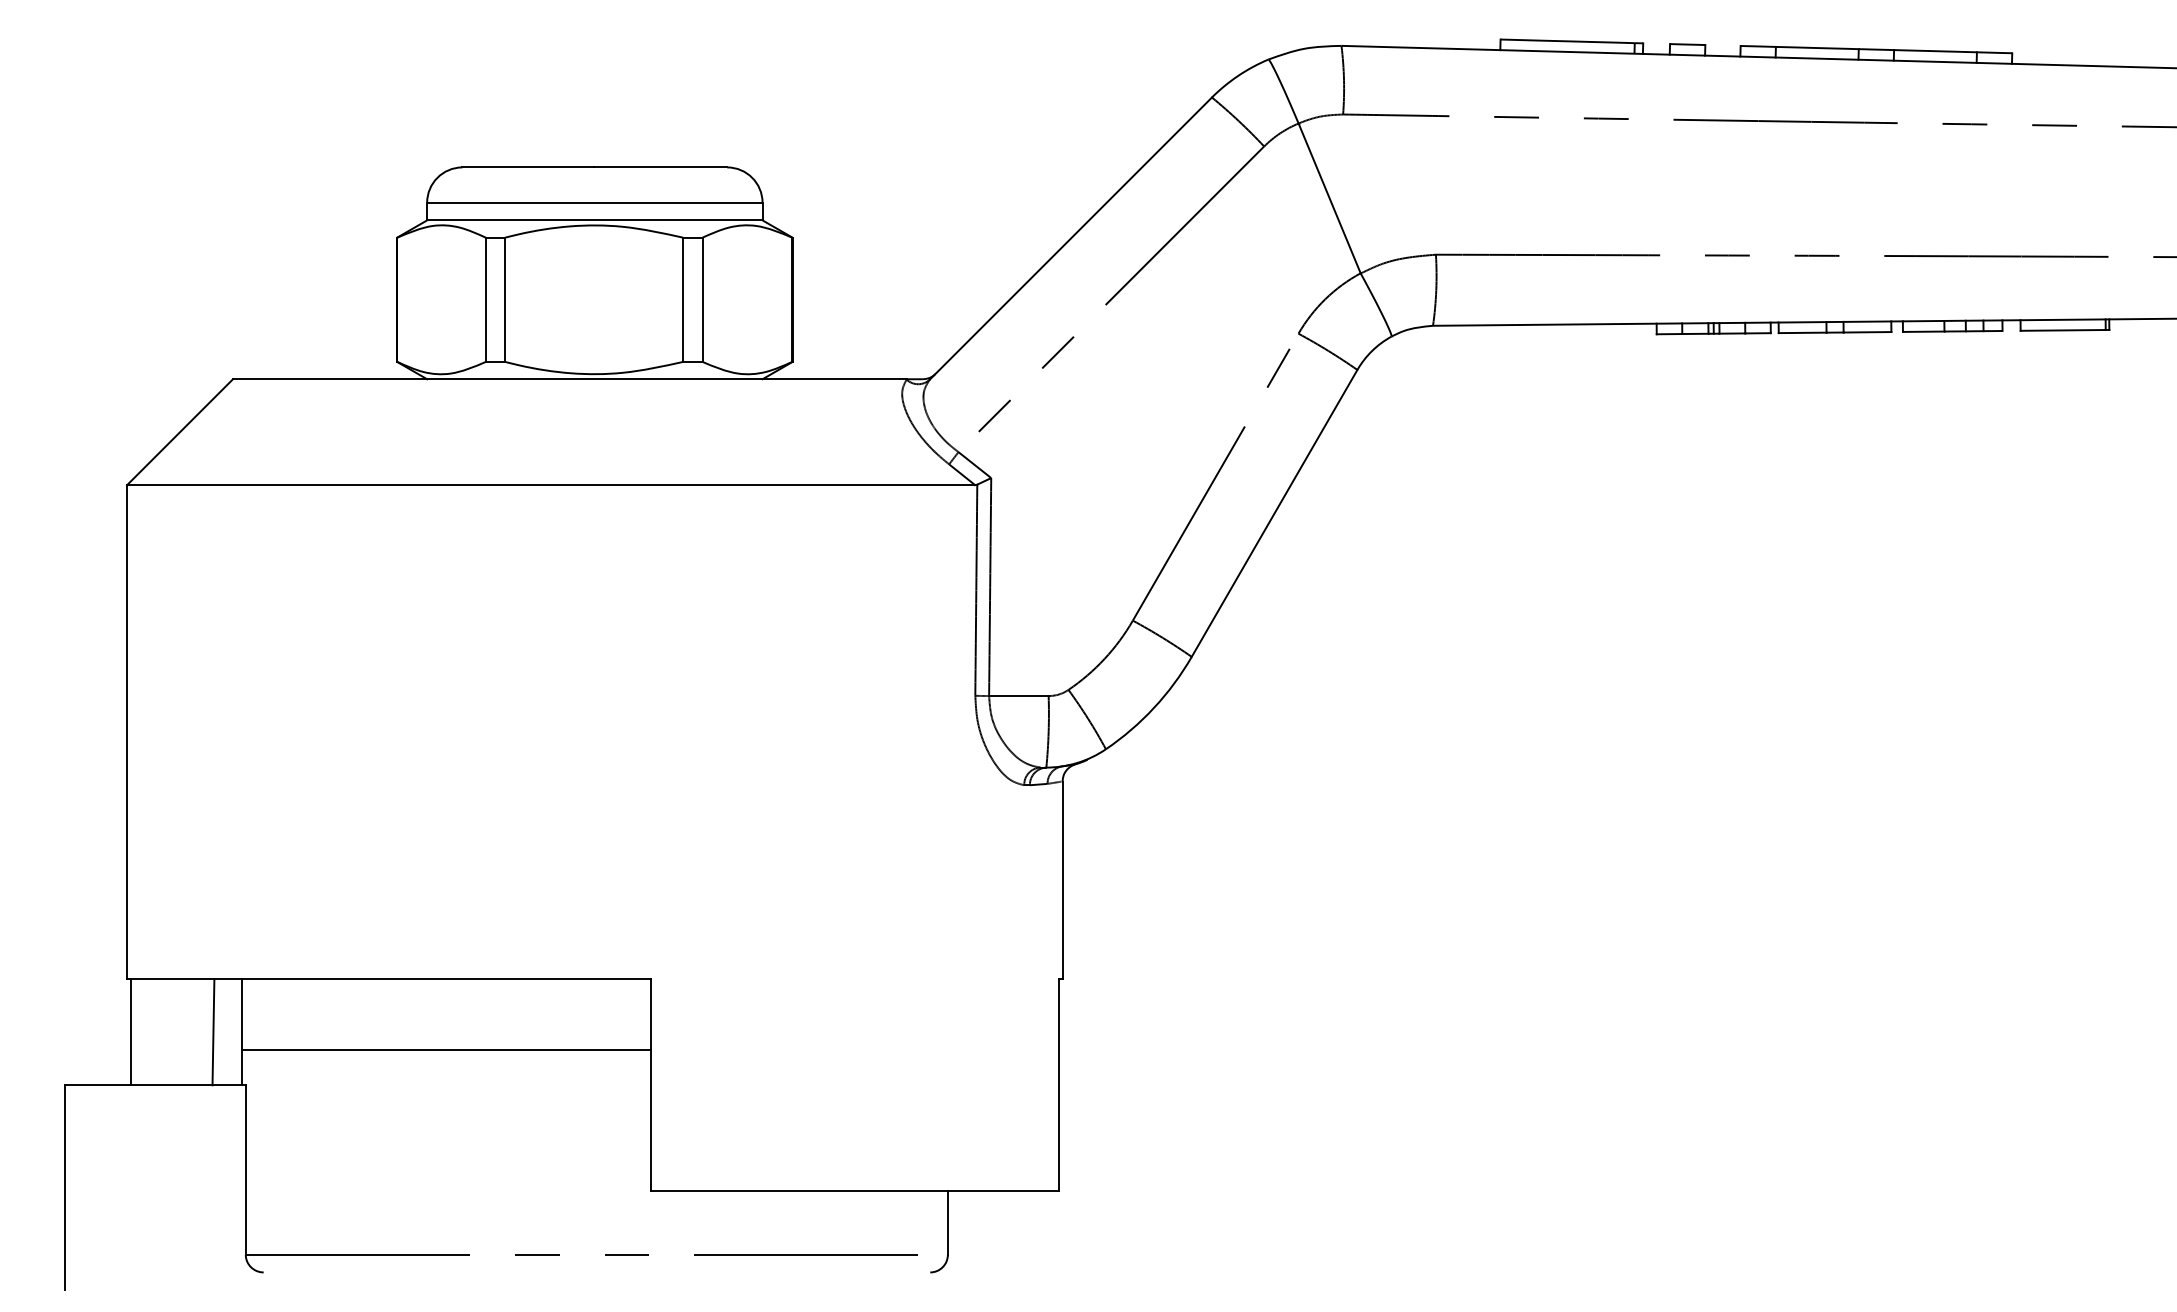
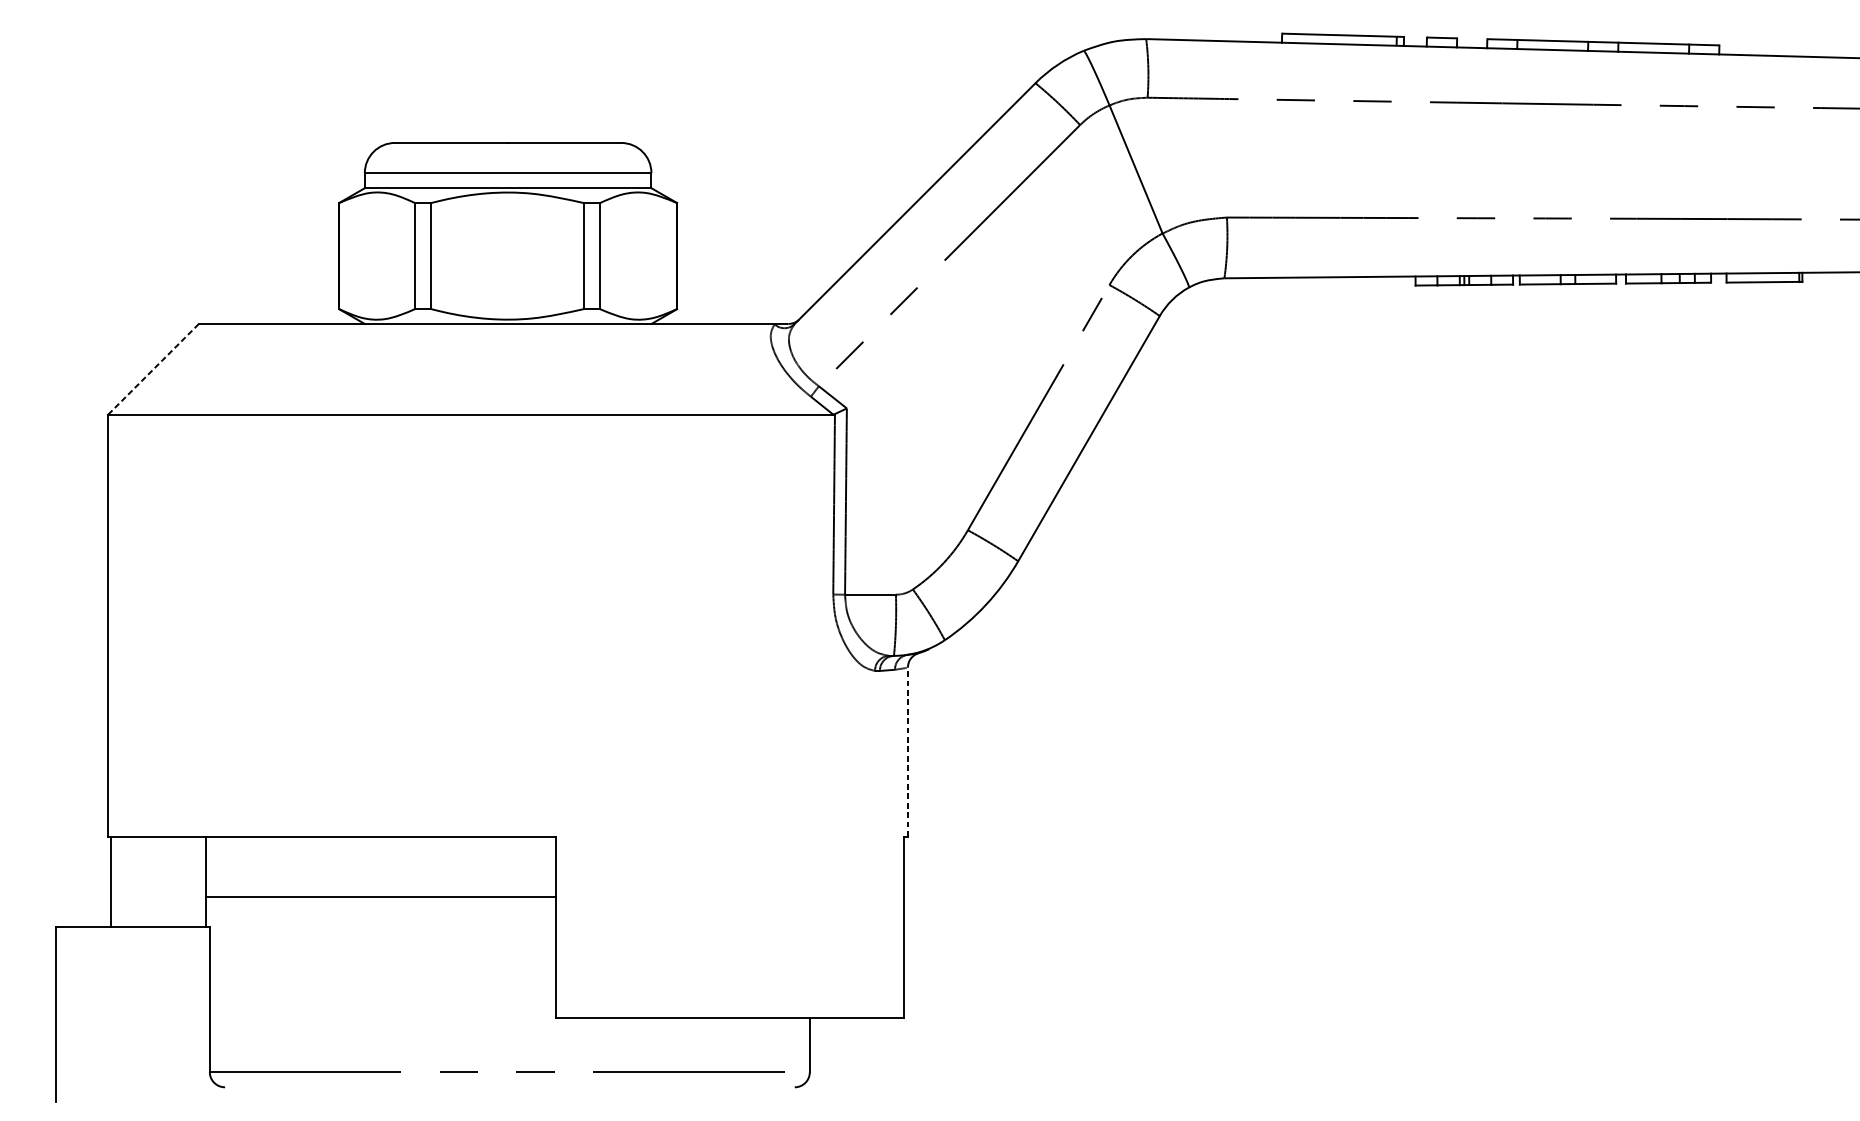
line: (180, 432) -> (154, 369), solid -> dashed
line: (1062, 880) -> (907, 752), solid -> dashed
line: (213, 1032) -> (182, 882), removed

